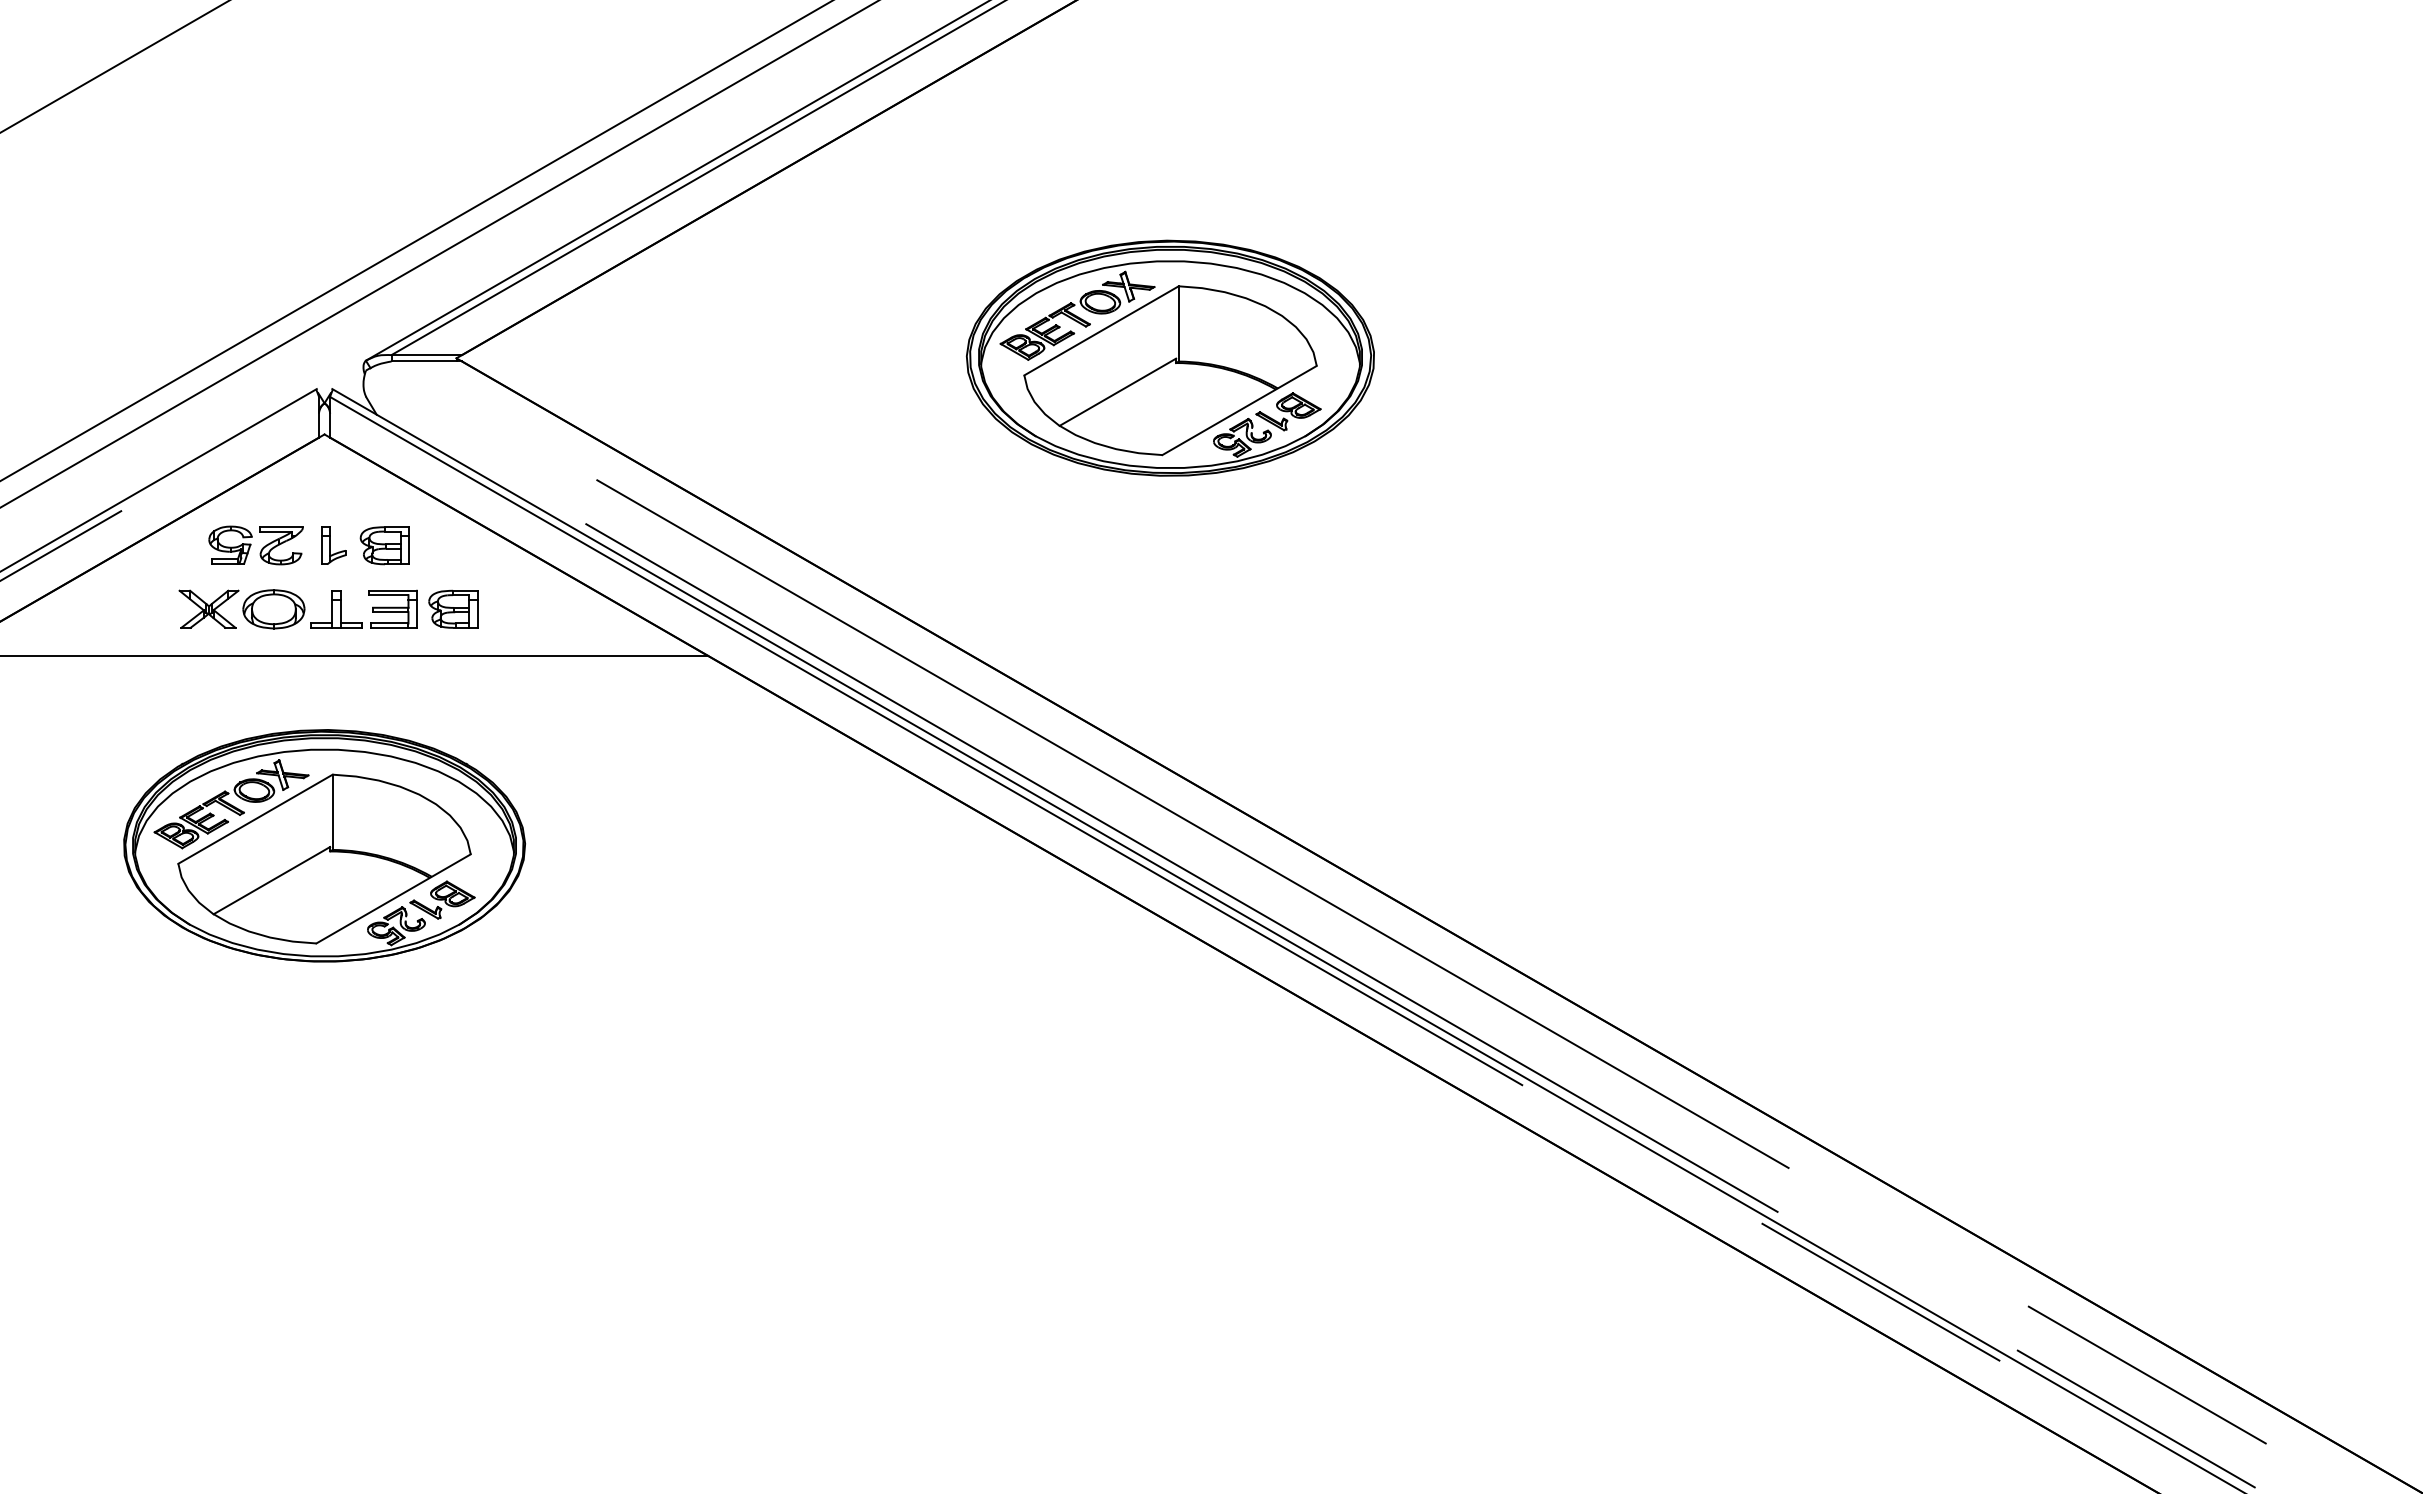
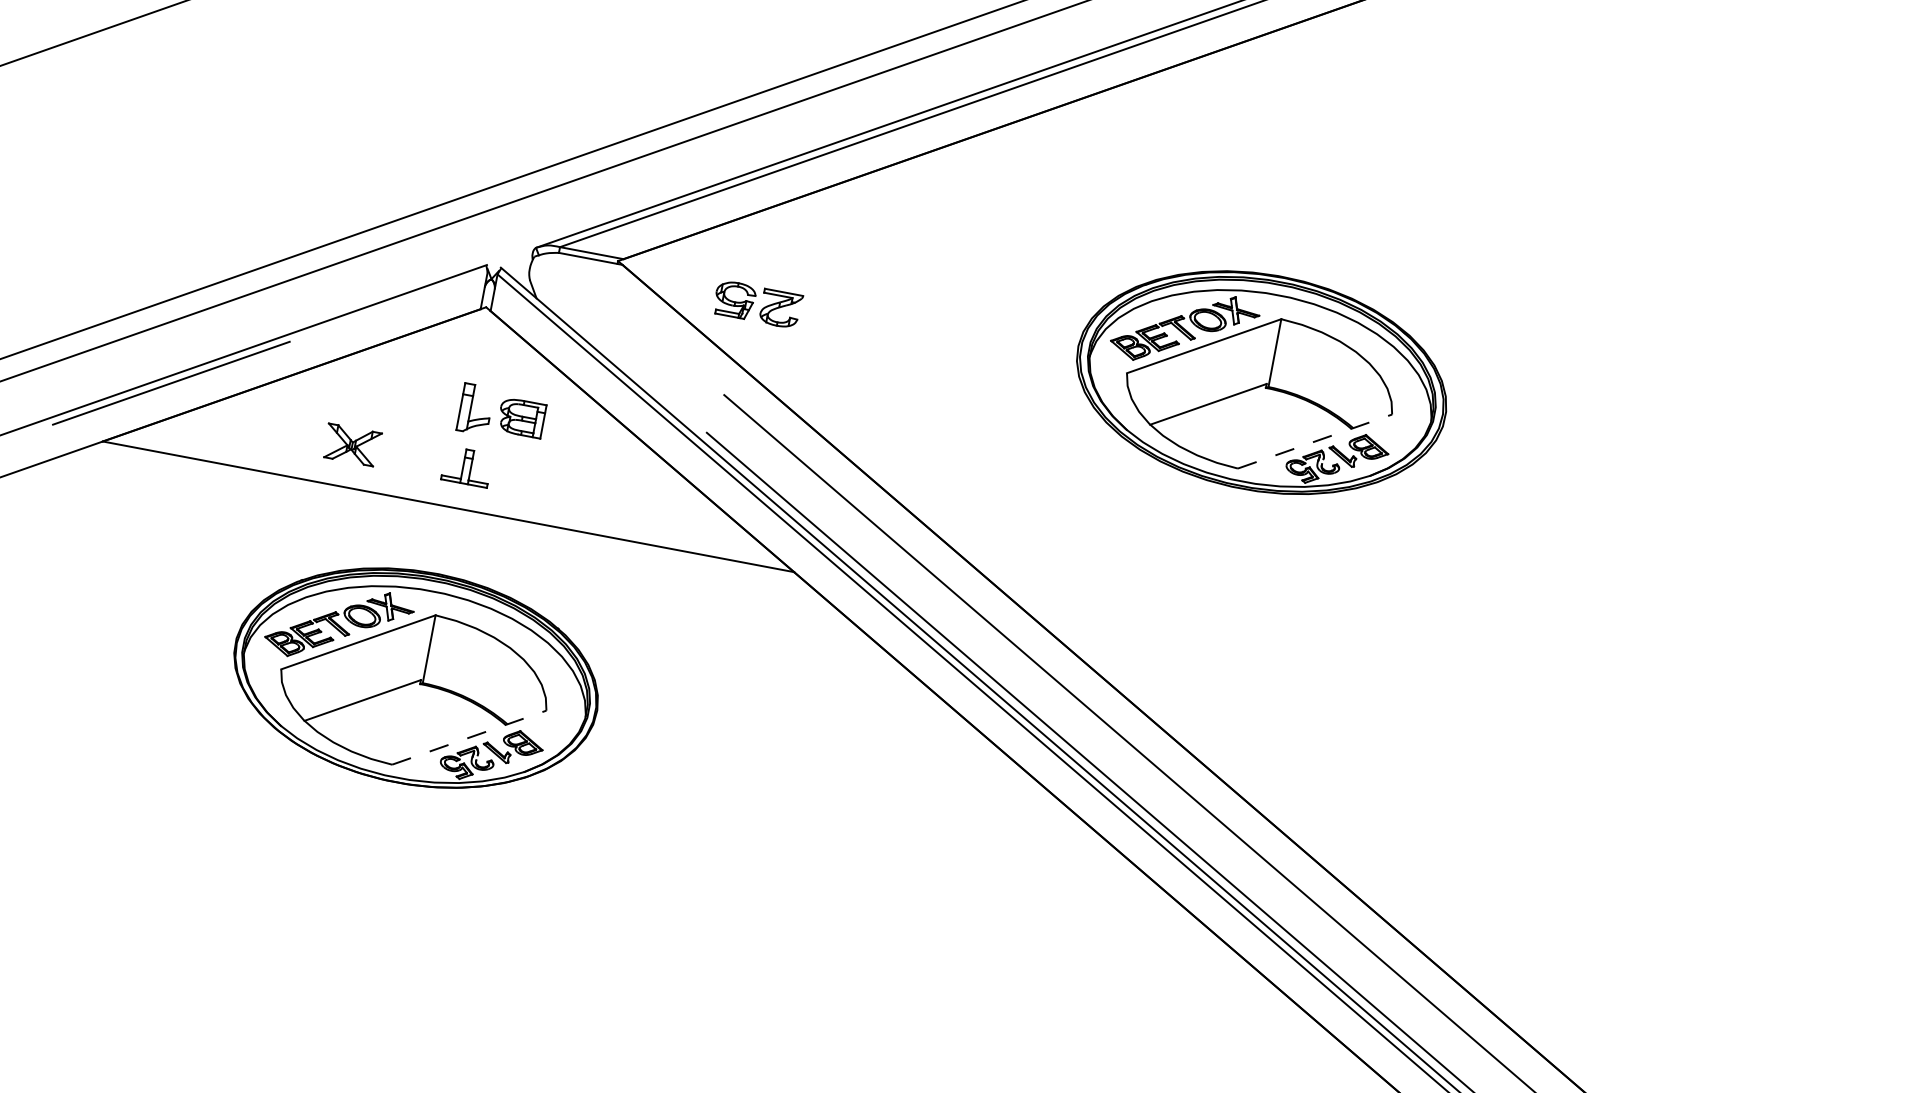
line: (1240, 410) -> (1315, 441), solid -> dashed
part: (255, 545) -> (757, 304), moved
part: (333, 545) -> (475, 408), size x1.4
part: (392, 608) -> (517, 475), removed
part: (453, 608) -> (572, 486), removed
part: (273, 609) -> (410, 456), removed
line: (394, 898) -> (470, 737), solid -> dashed

